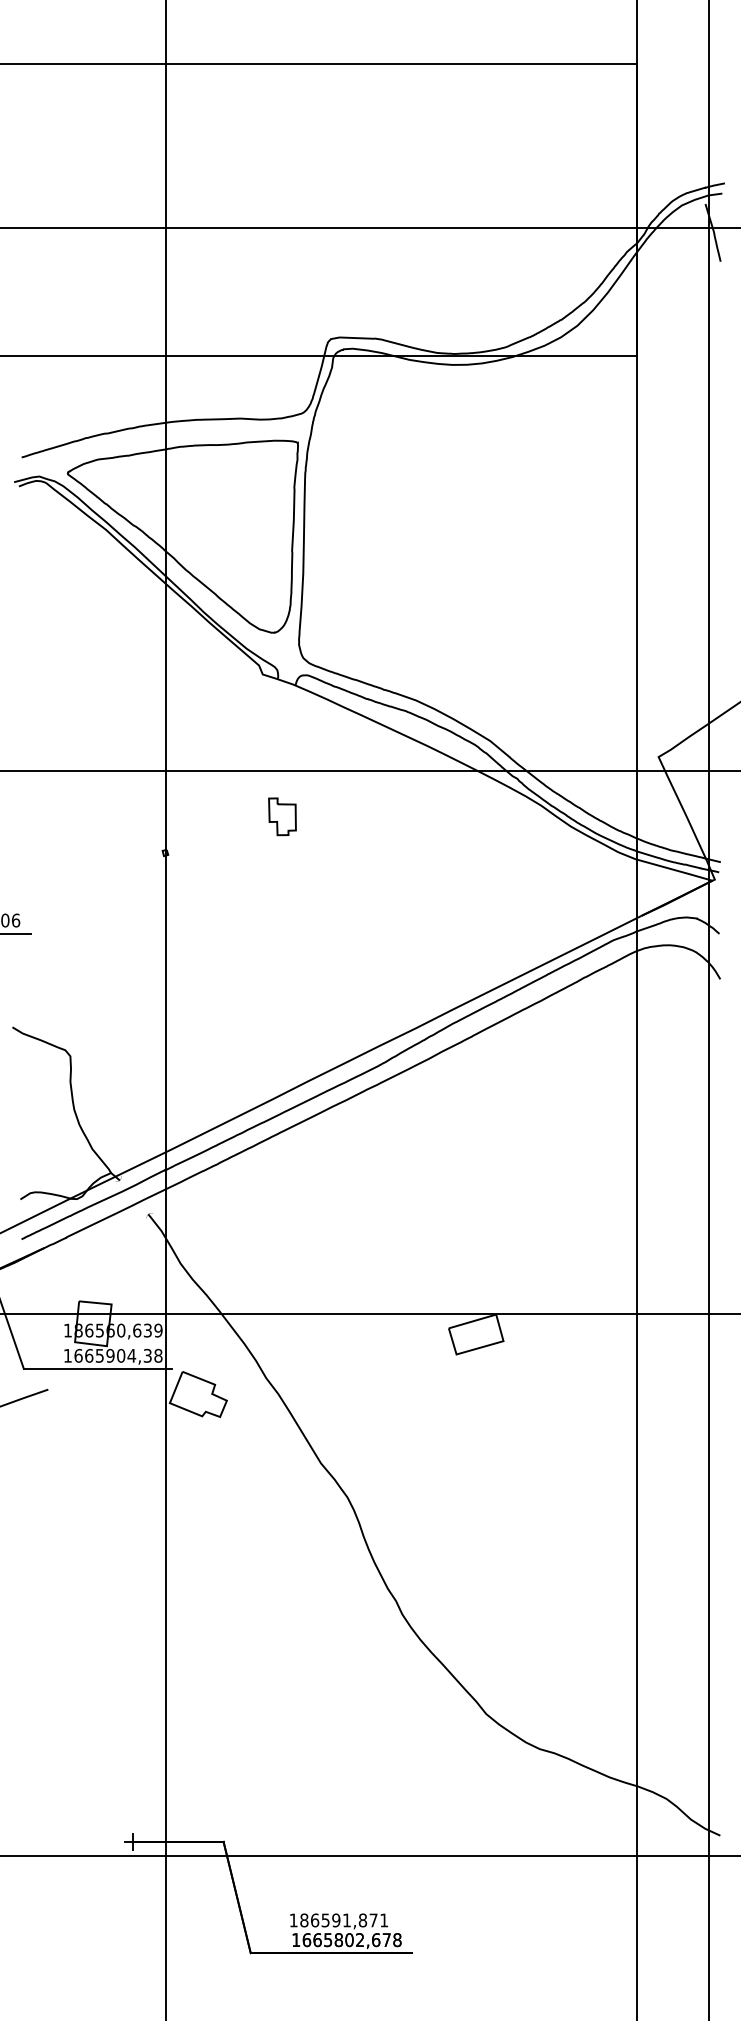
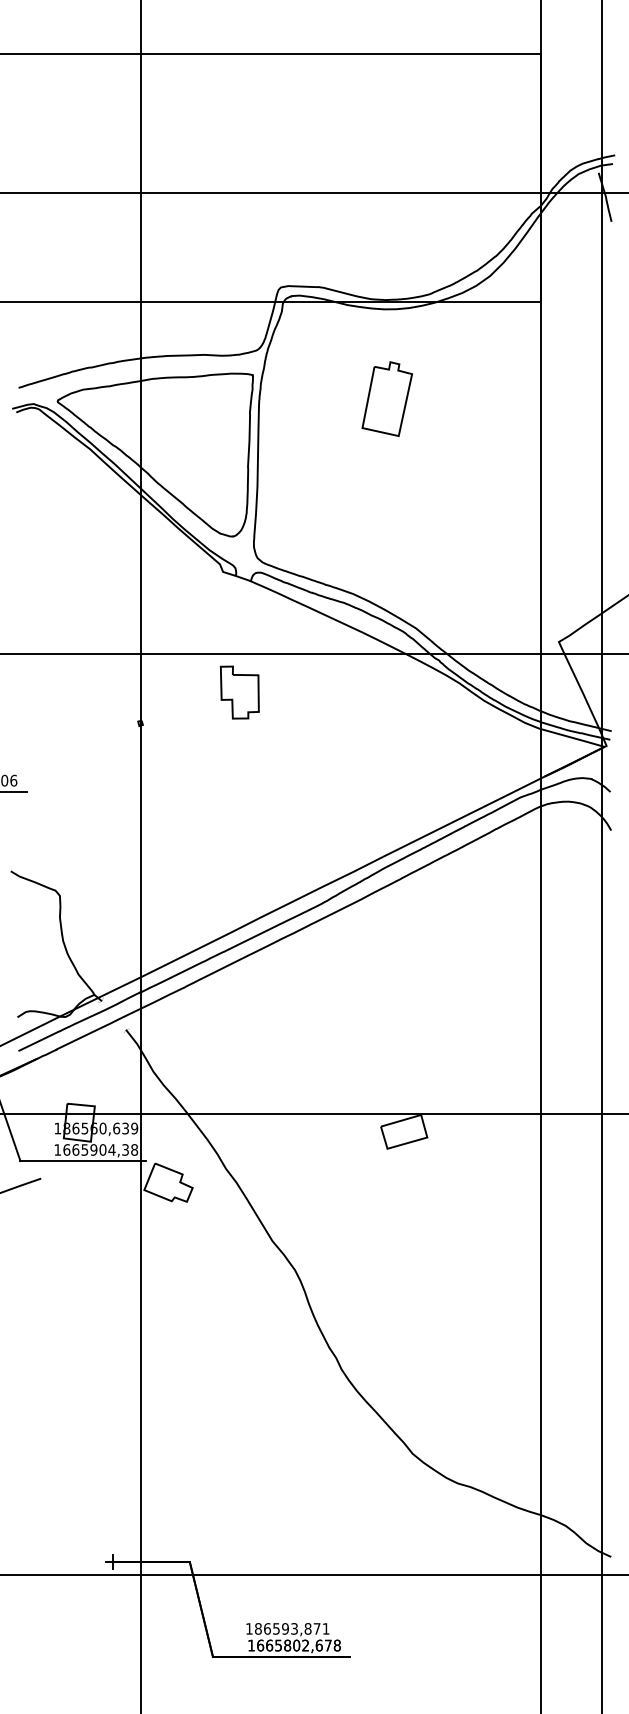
part: (456, 470) -> (387, 398), added
part: (282, 816) -> (239, 692), size x1.67
text: (346, 1920) -> (294, 1628), 186591,871 -> 186593,871

